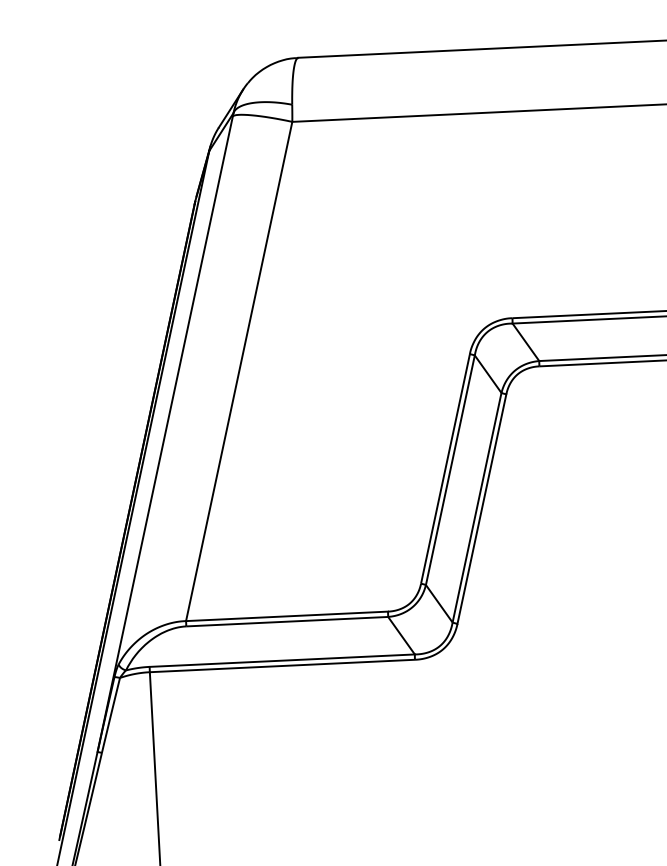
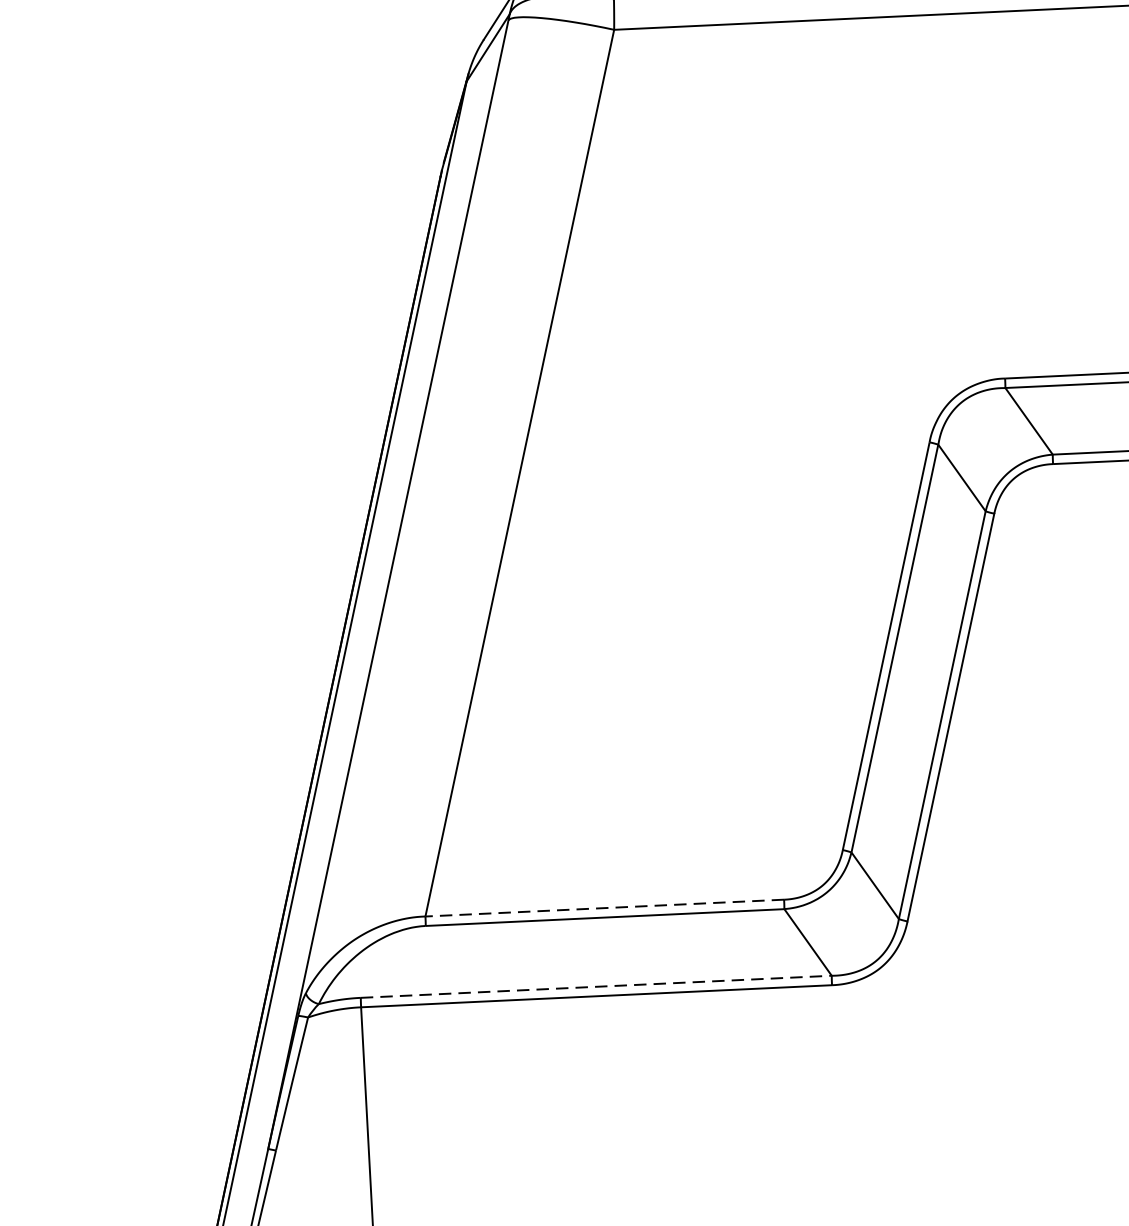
line: (286, 616) -> (603, 908), solid -> dashed
line: (282, 660) -> (596, 986), solid -> dashed

